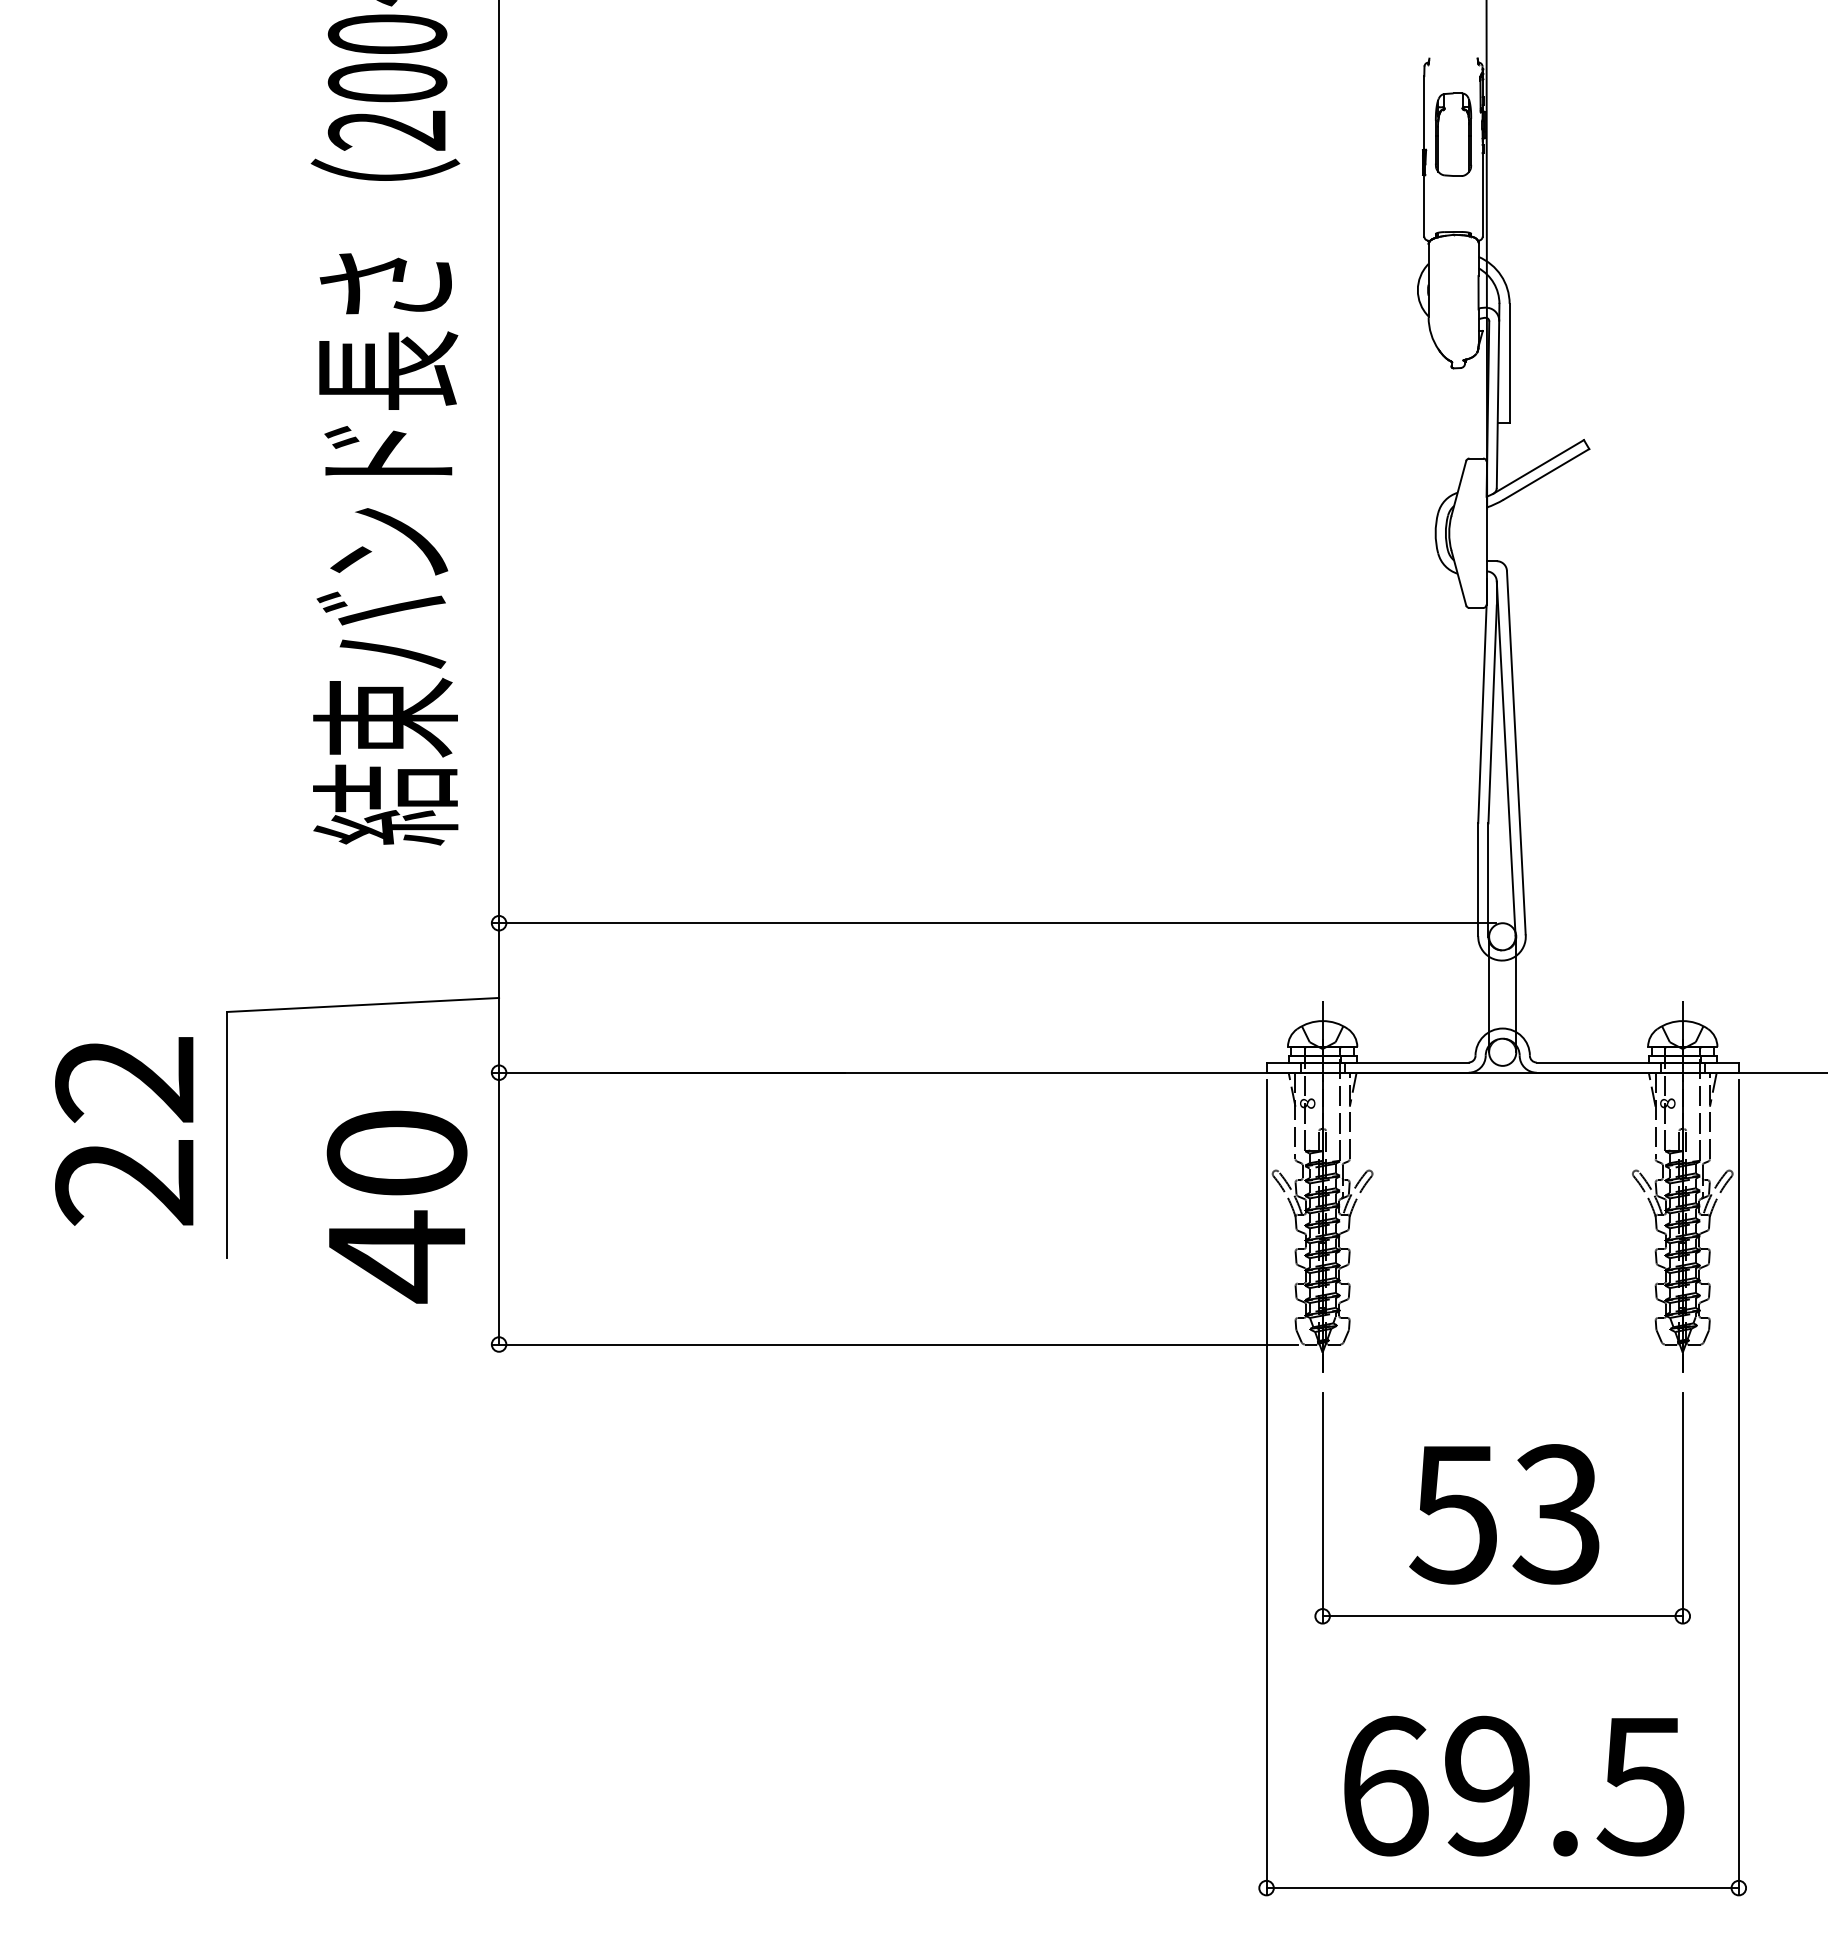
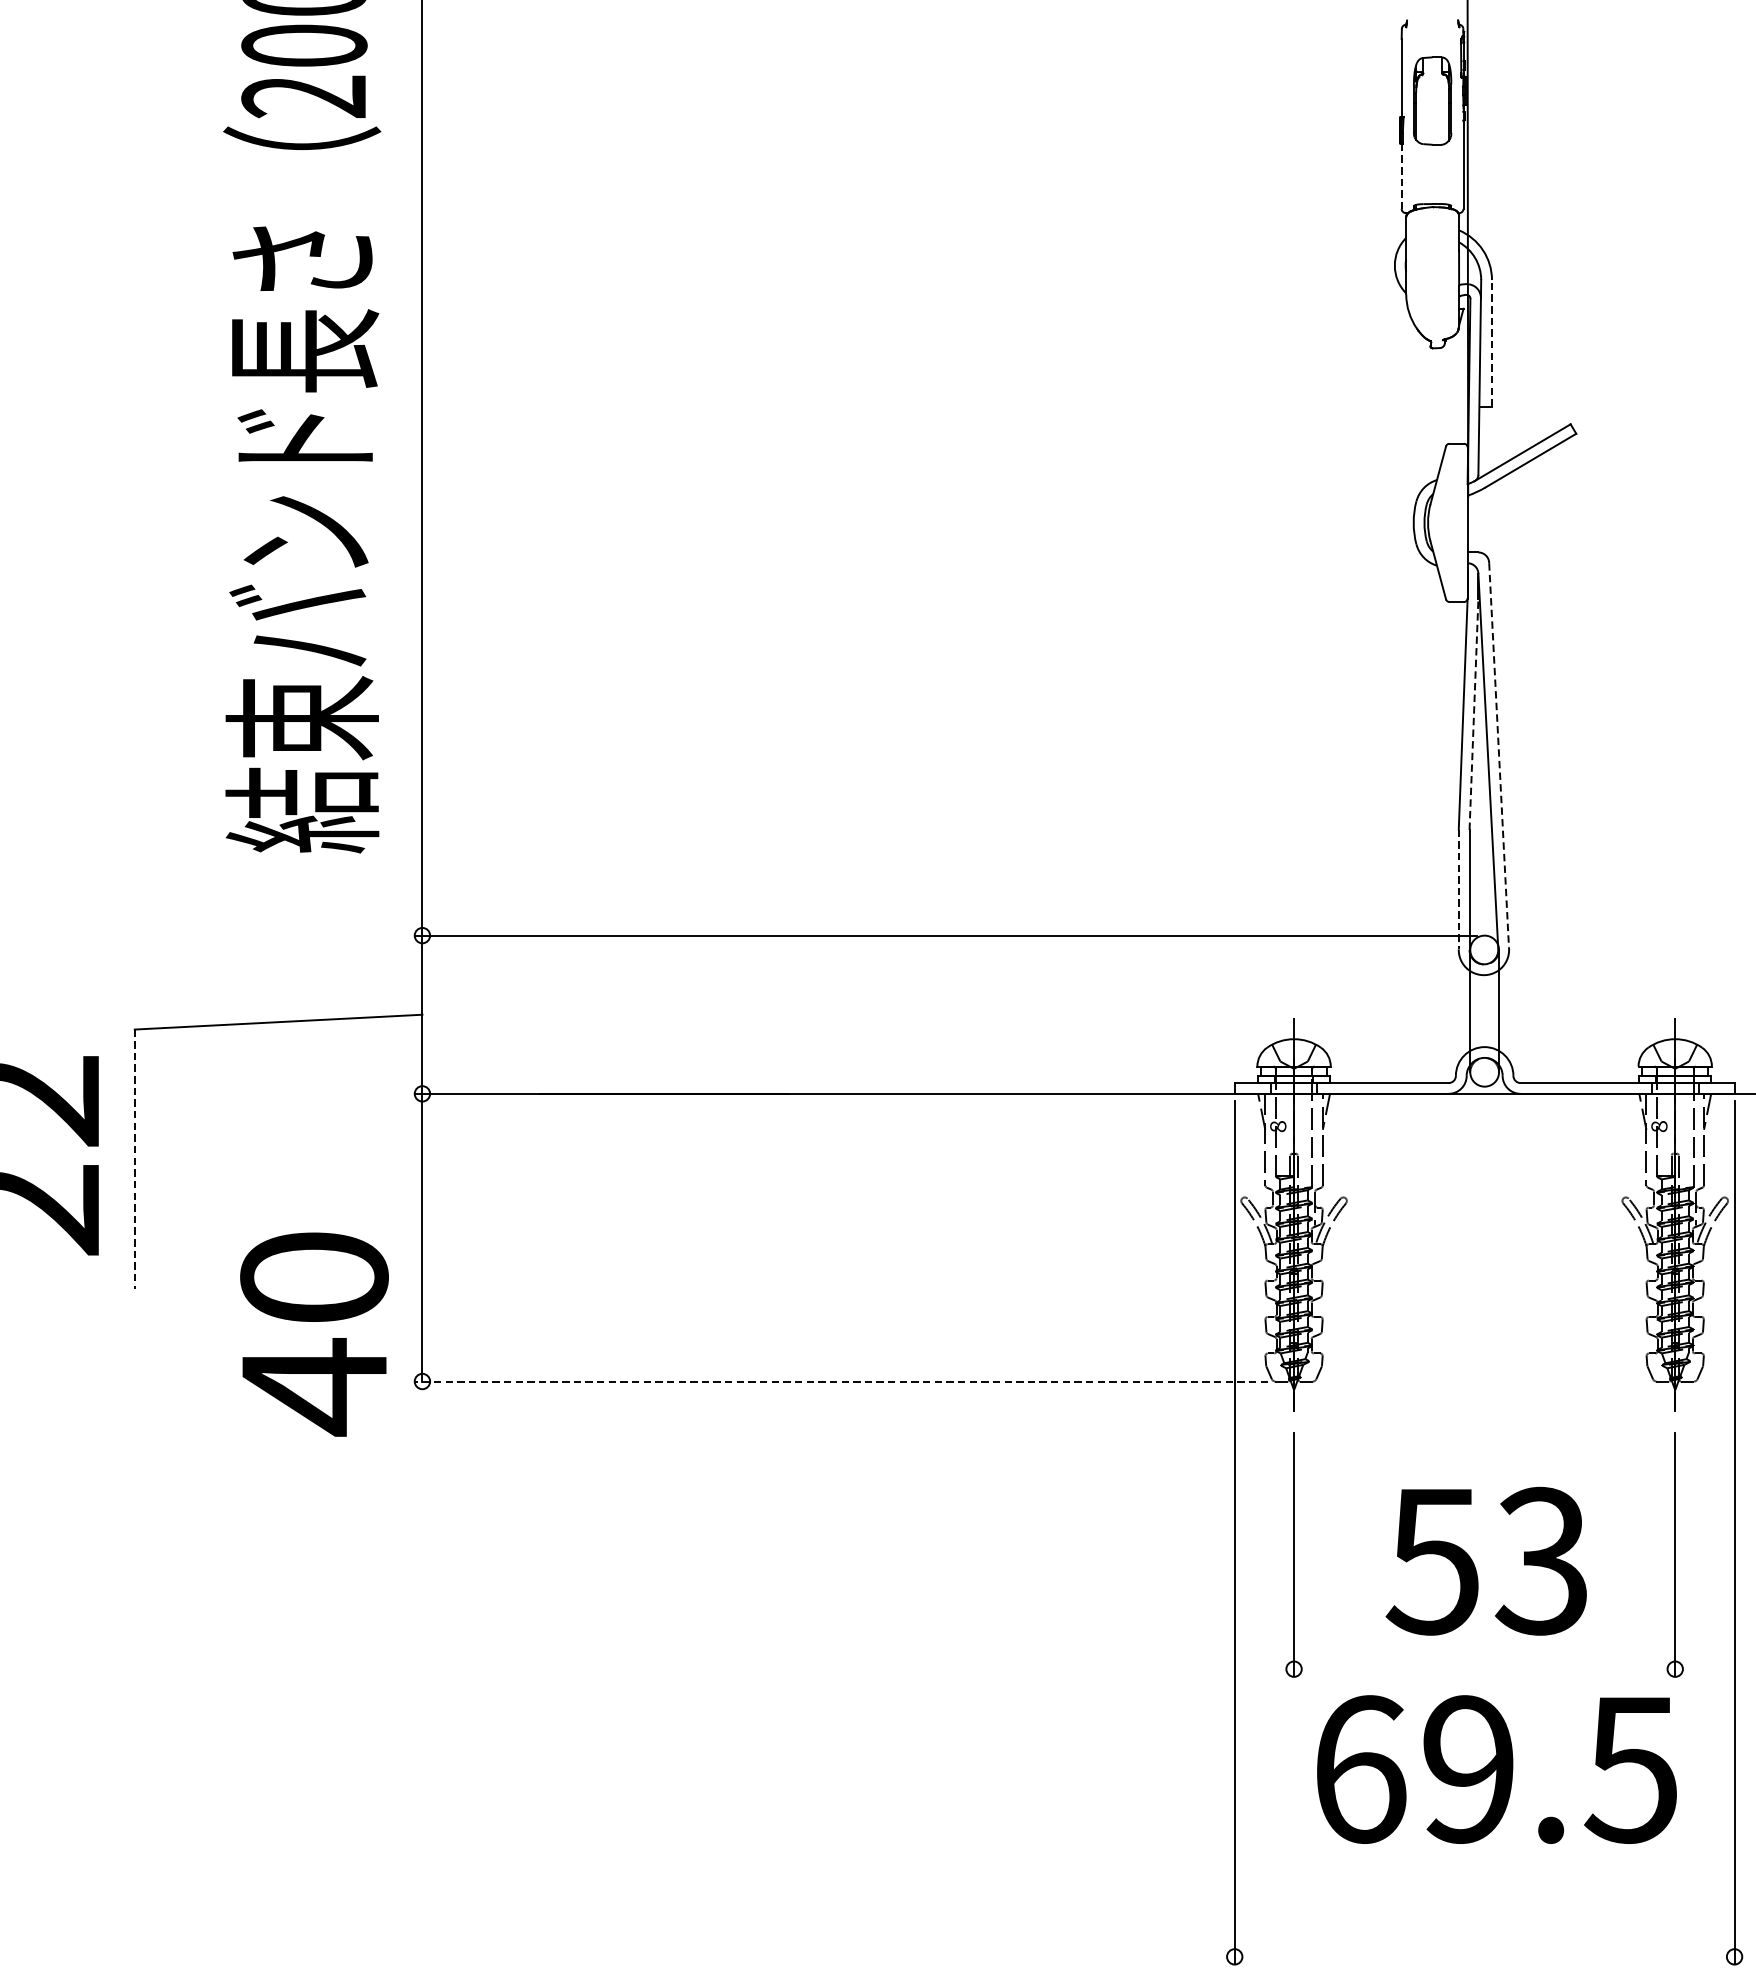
line: (1424, 205) -> (1401, 175), solid -> dashed
line: (1509, 363) -> (1491, 343), solid -> dashed
line: (1492, 713) -> (1473, 713), solid -> dashed
line: (1516, 752) -> (1499, 754), solid -> dashed
line: (1478, 879) -> (1459, 889), solid -> dashed
line: (227, 1134) -> (134, 1159), solid -> dashed
text: (396, 1206) -> (313, 1333), moved
line: (895, 1344) -> (841, 1381), solid -> dashed
line: (1502, 1616) -> (1484, 1669), removed
text: (1514, 1785) -> (1497, 1768), moved
line: (1502, 1888) -> (1484, 1957), removed

